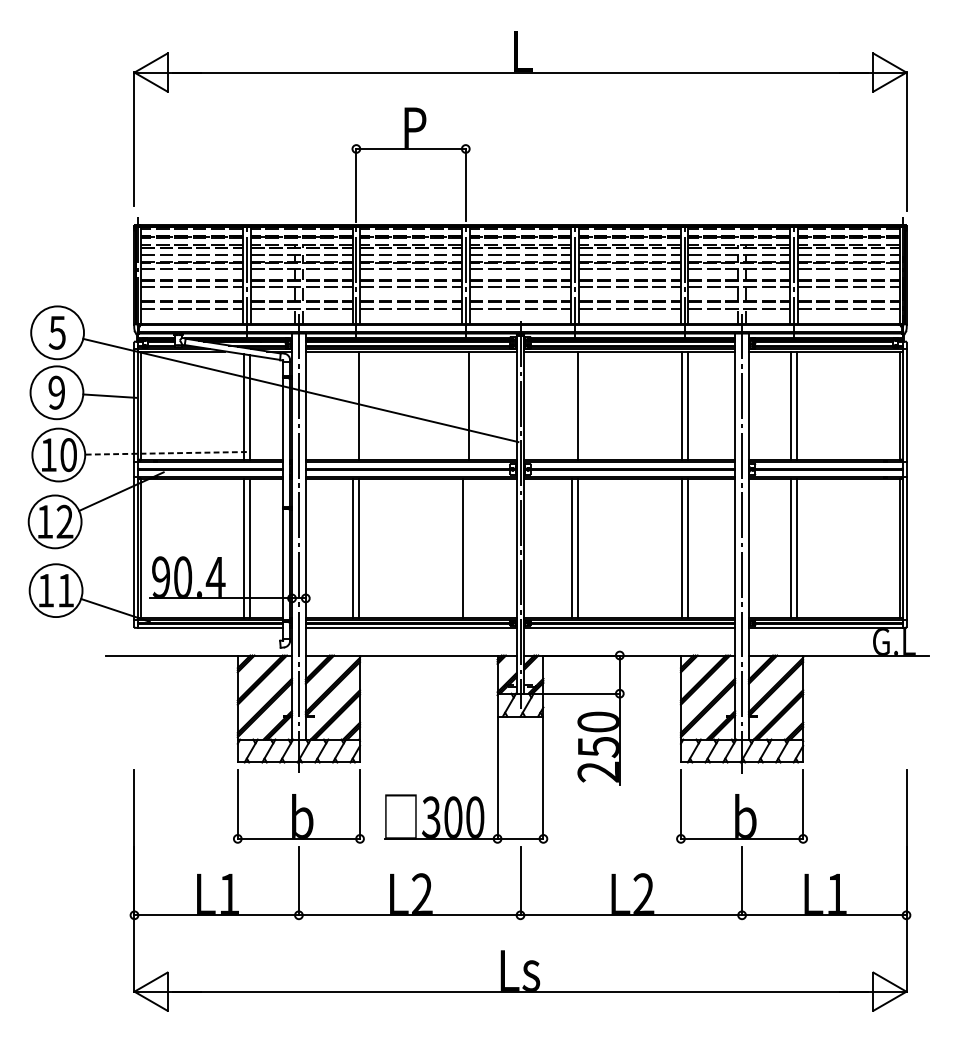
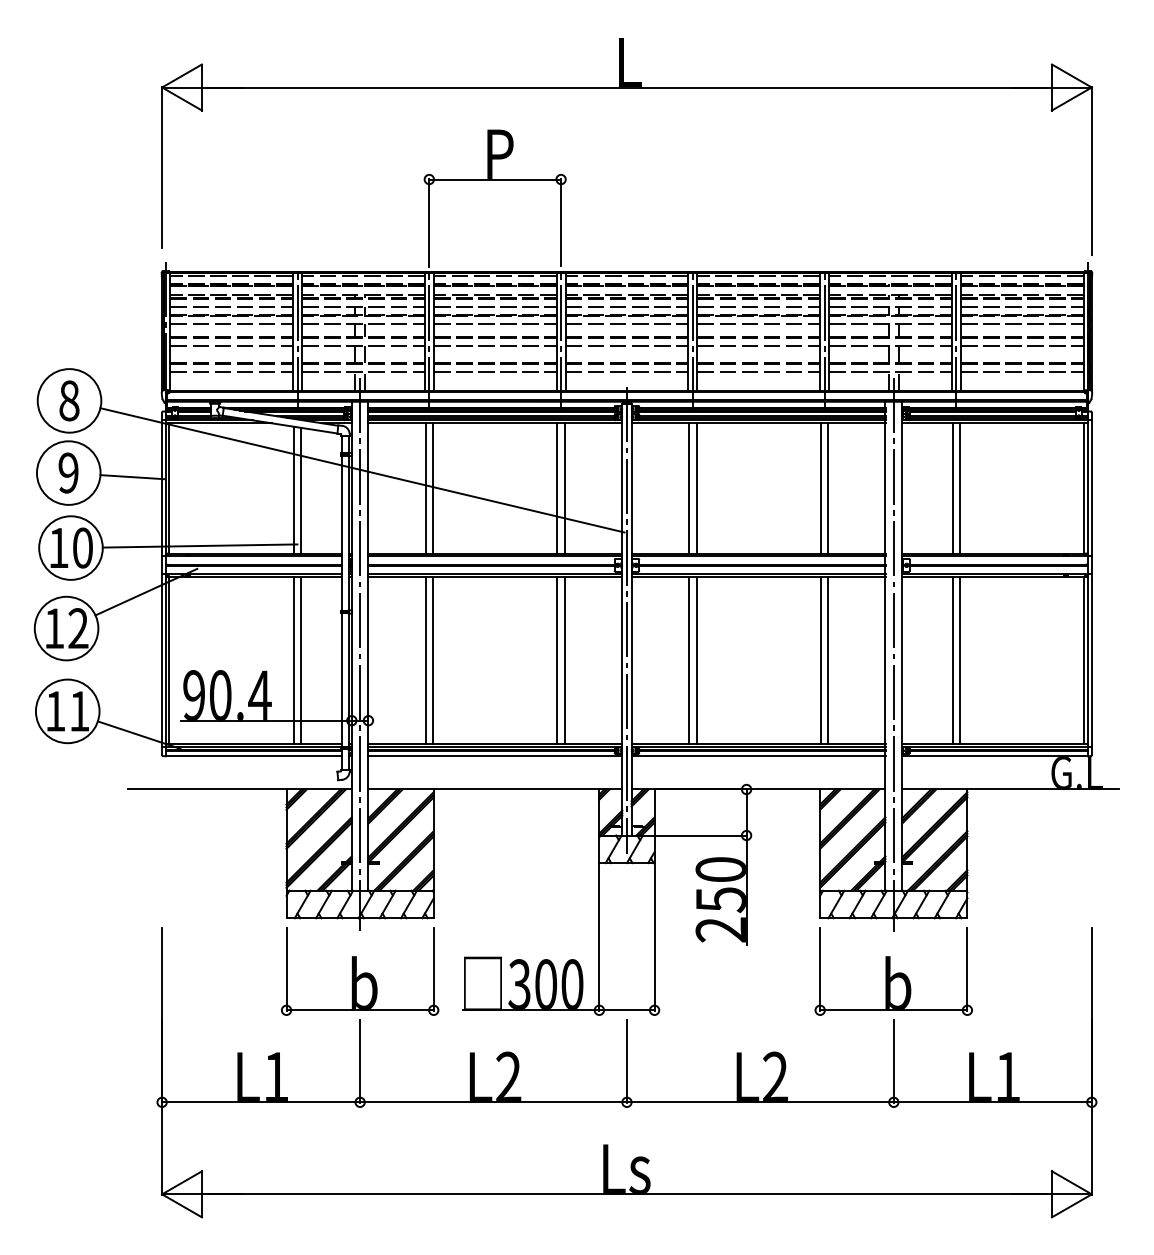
text: (56, 332) -> (68, 400), 5 -> 8
line: (353, 405) -> (425, 488), added
line: (462, 405) -> (557, 488), added
line: (572, 405) -> (689, 488), added
line: (165, 453) -> (199, 546), dashed -> solid
line: (468, 548) -> (564, 660), added

